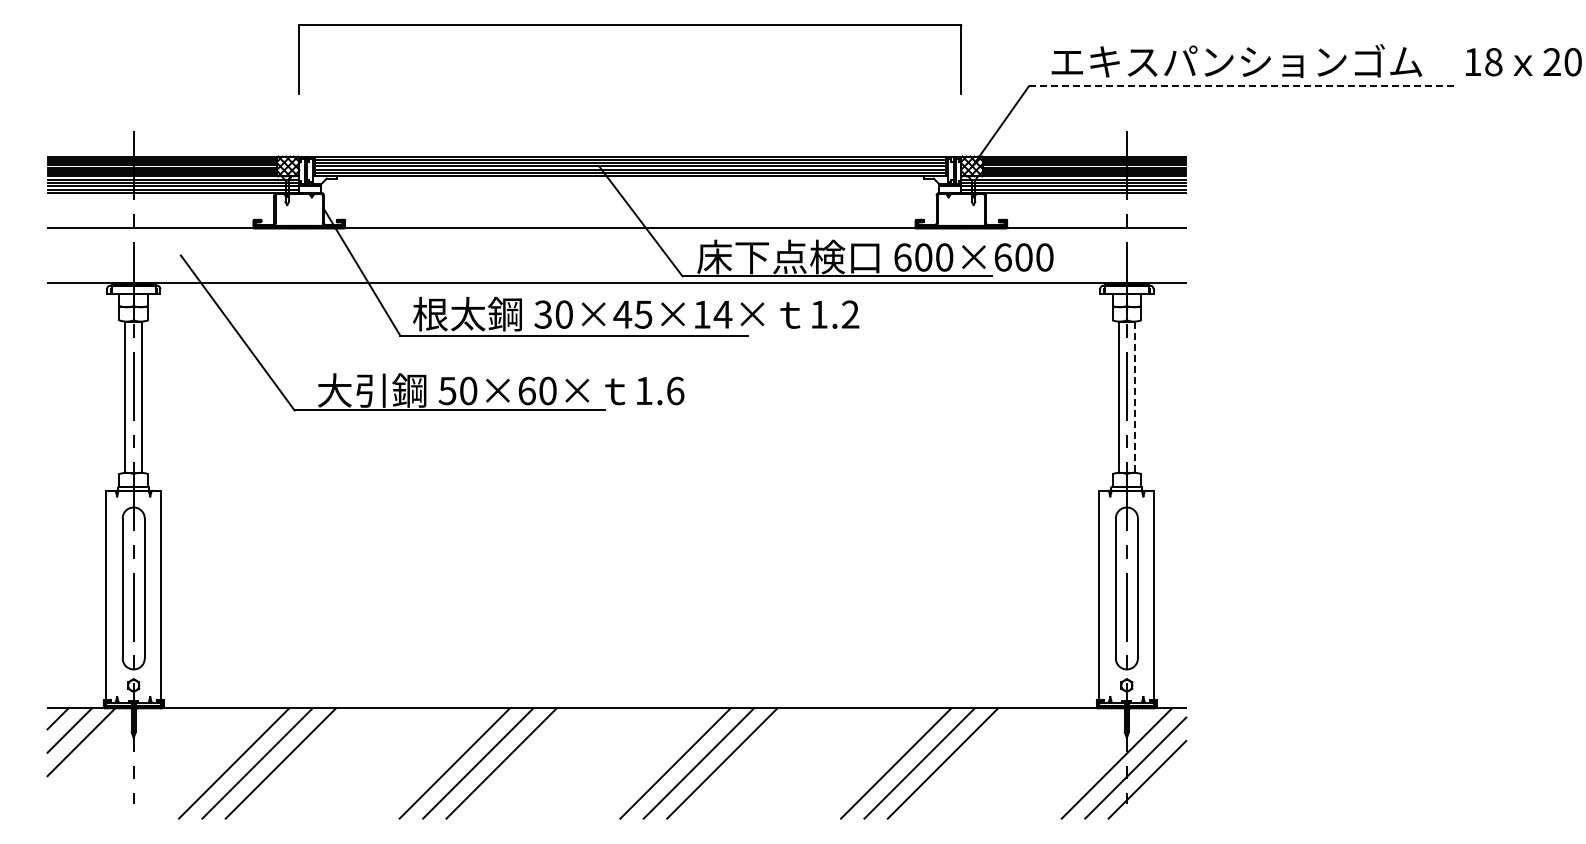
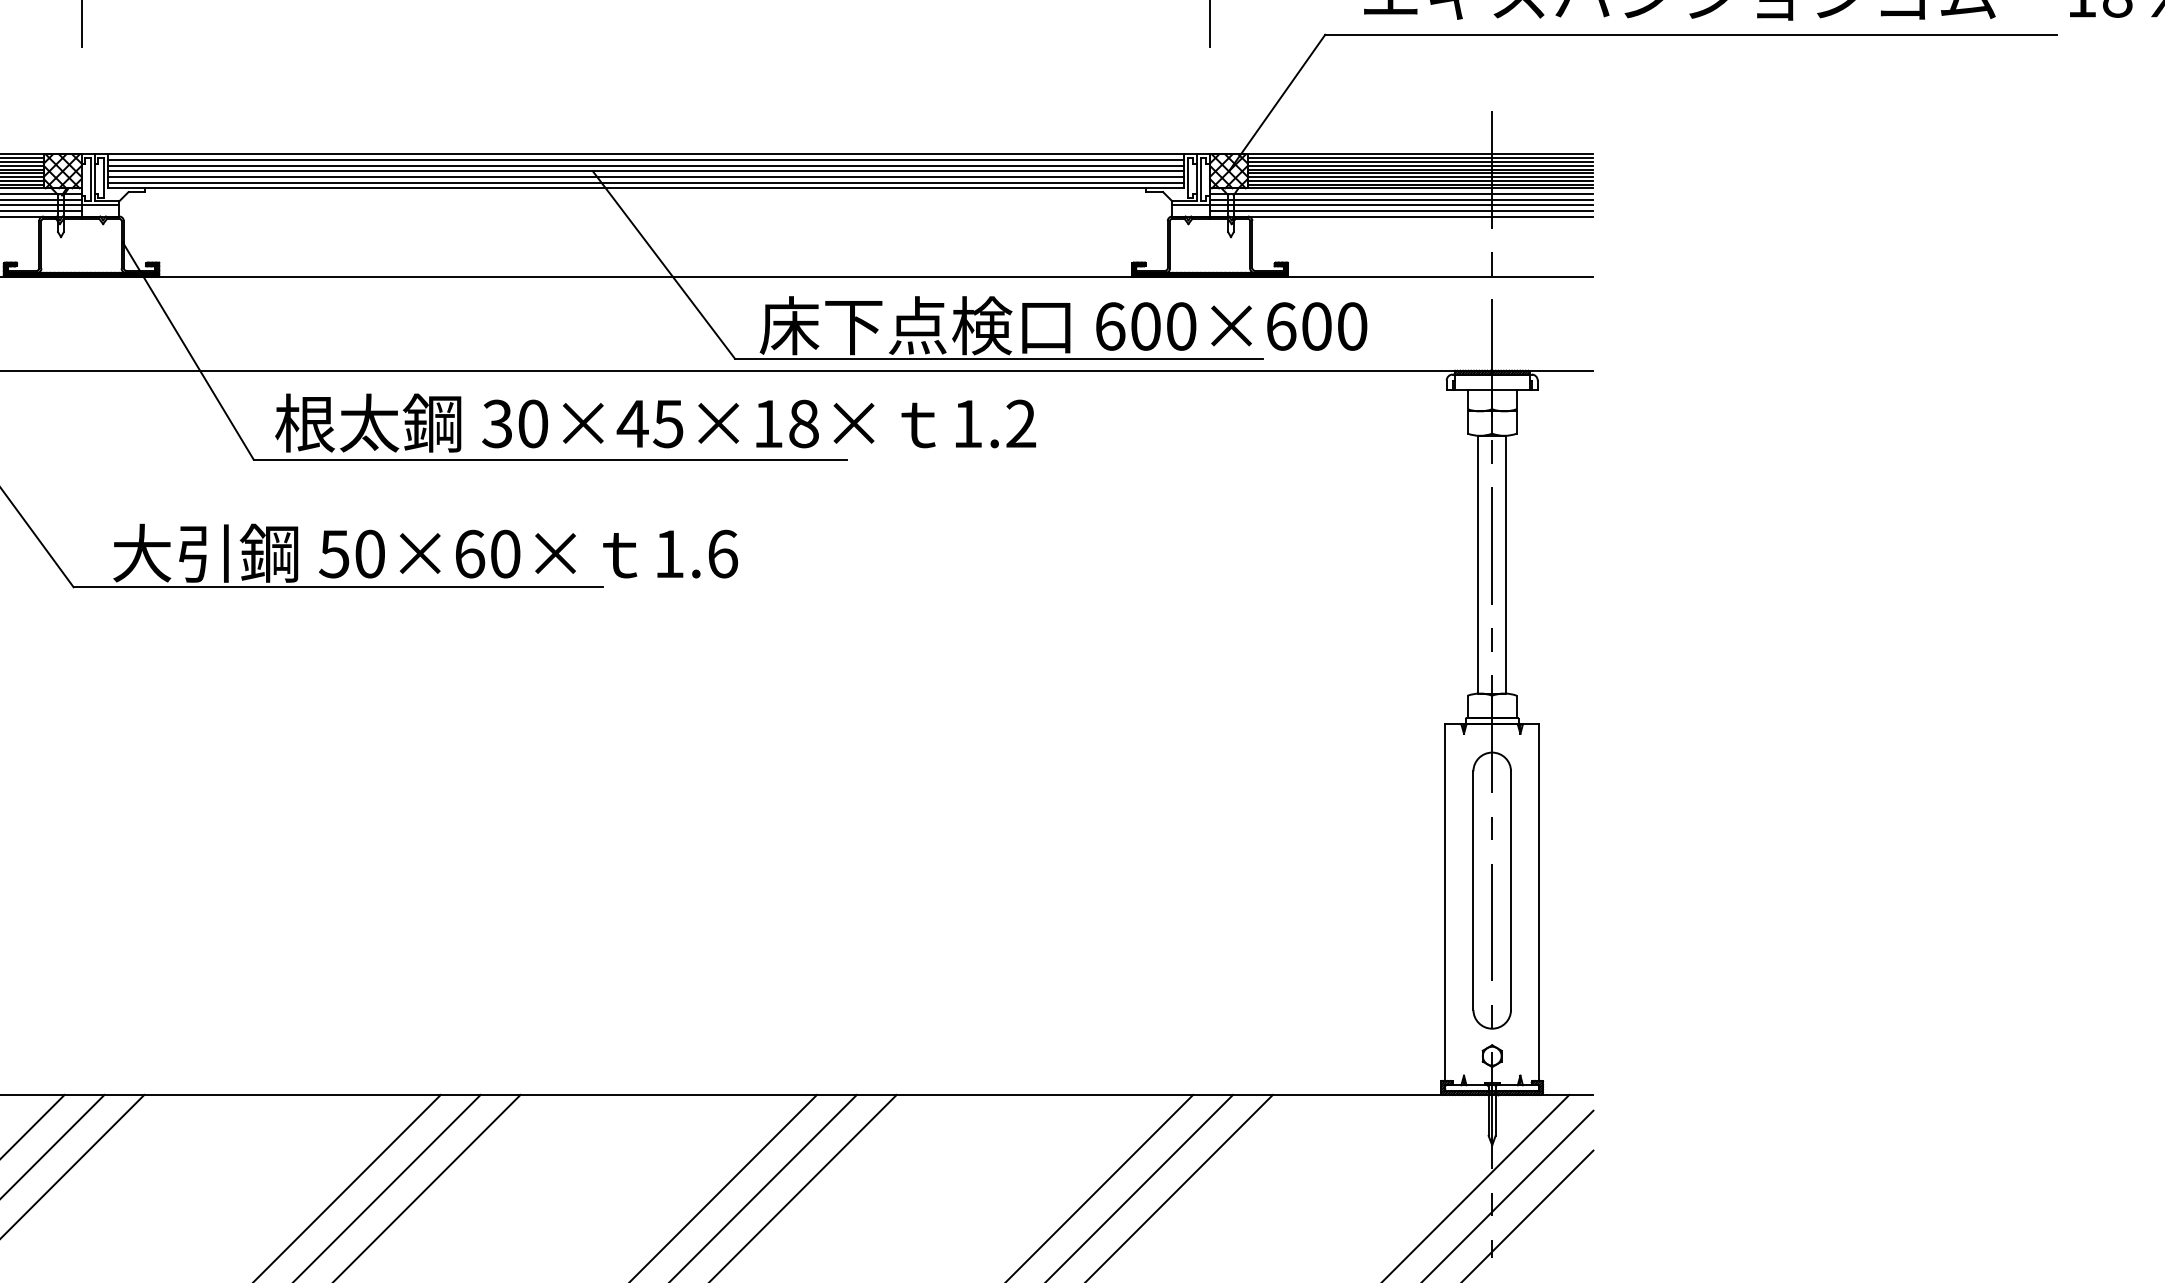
line: (1243, 86) -> (1691, 35), dashed -> solid
text: (722, 314) -> (802, 423), 30×45×14× -> 30×45×18×
line: (1135, 397) -> (1506, 565), dashed -> solid

